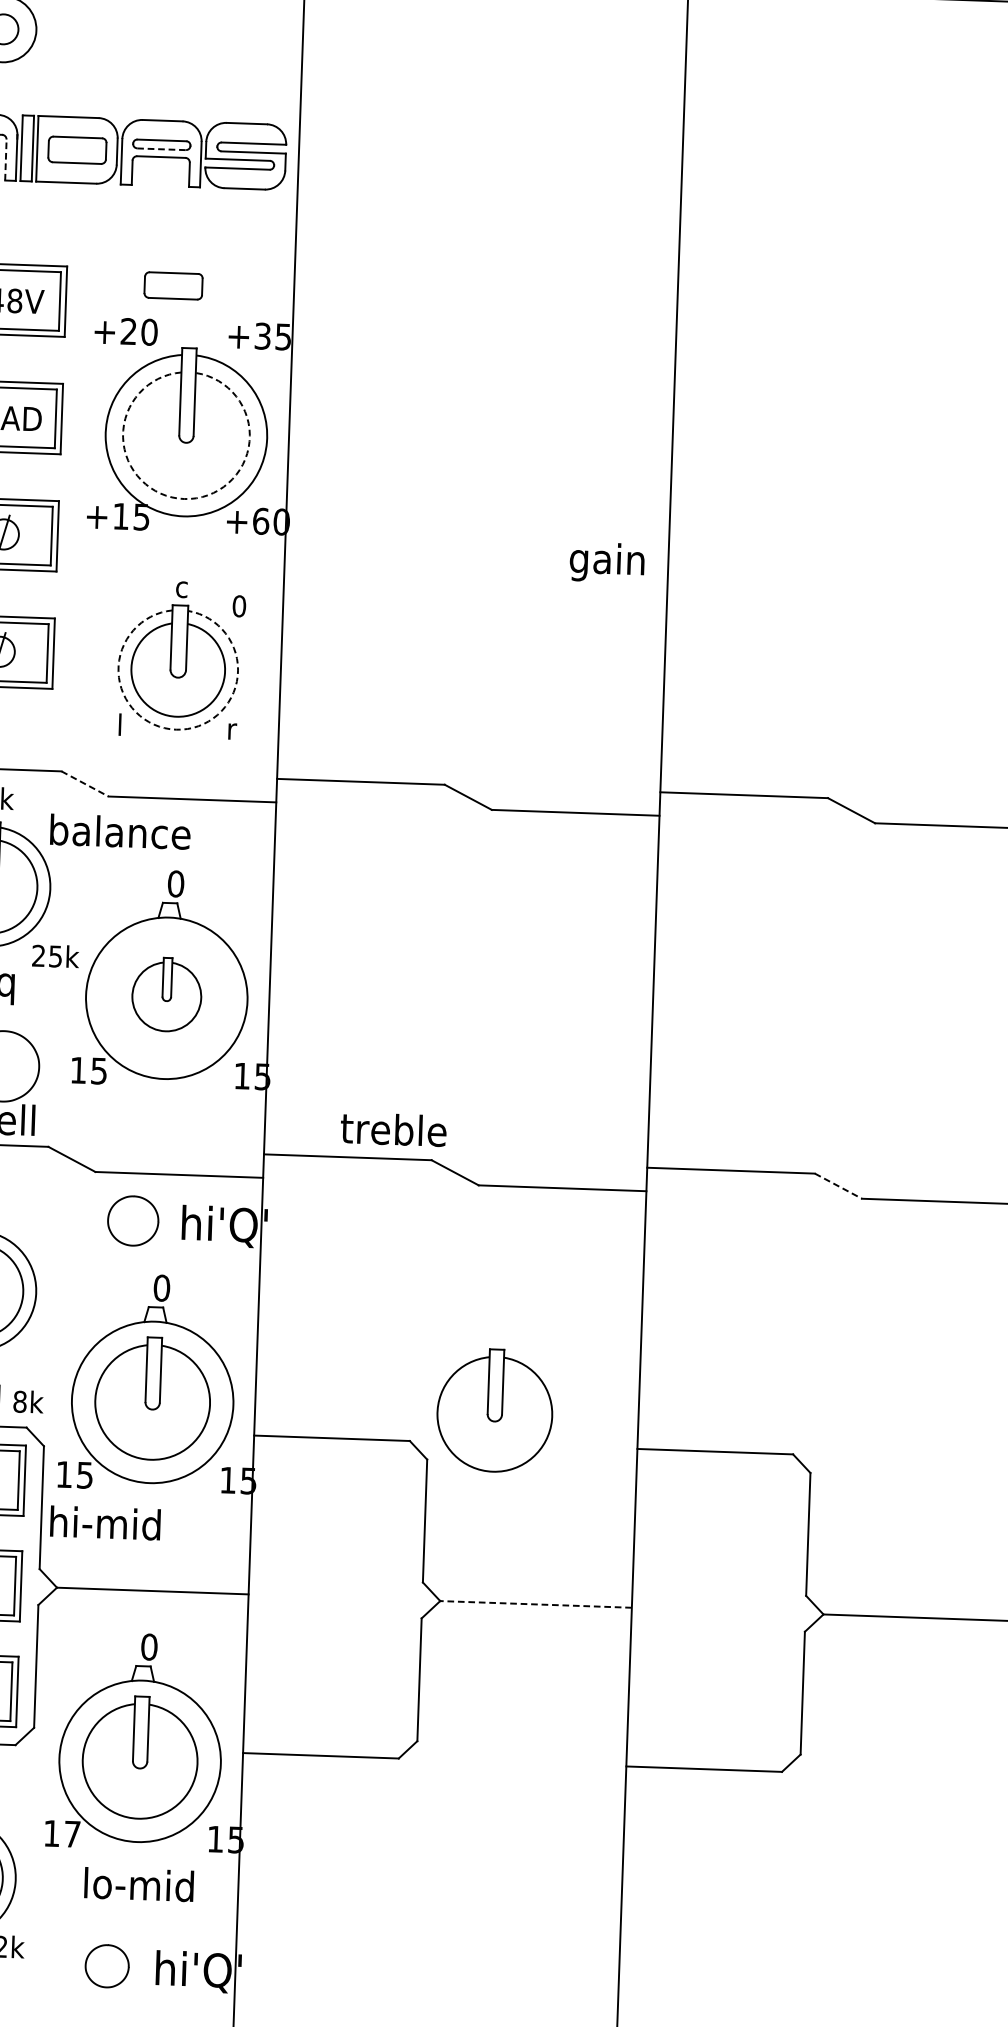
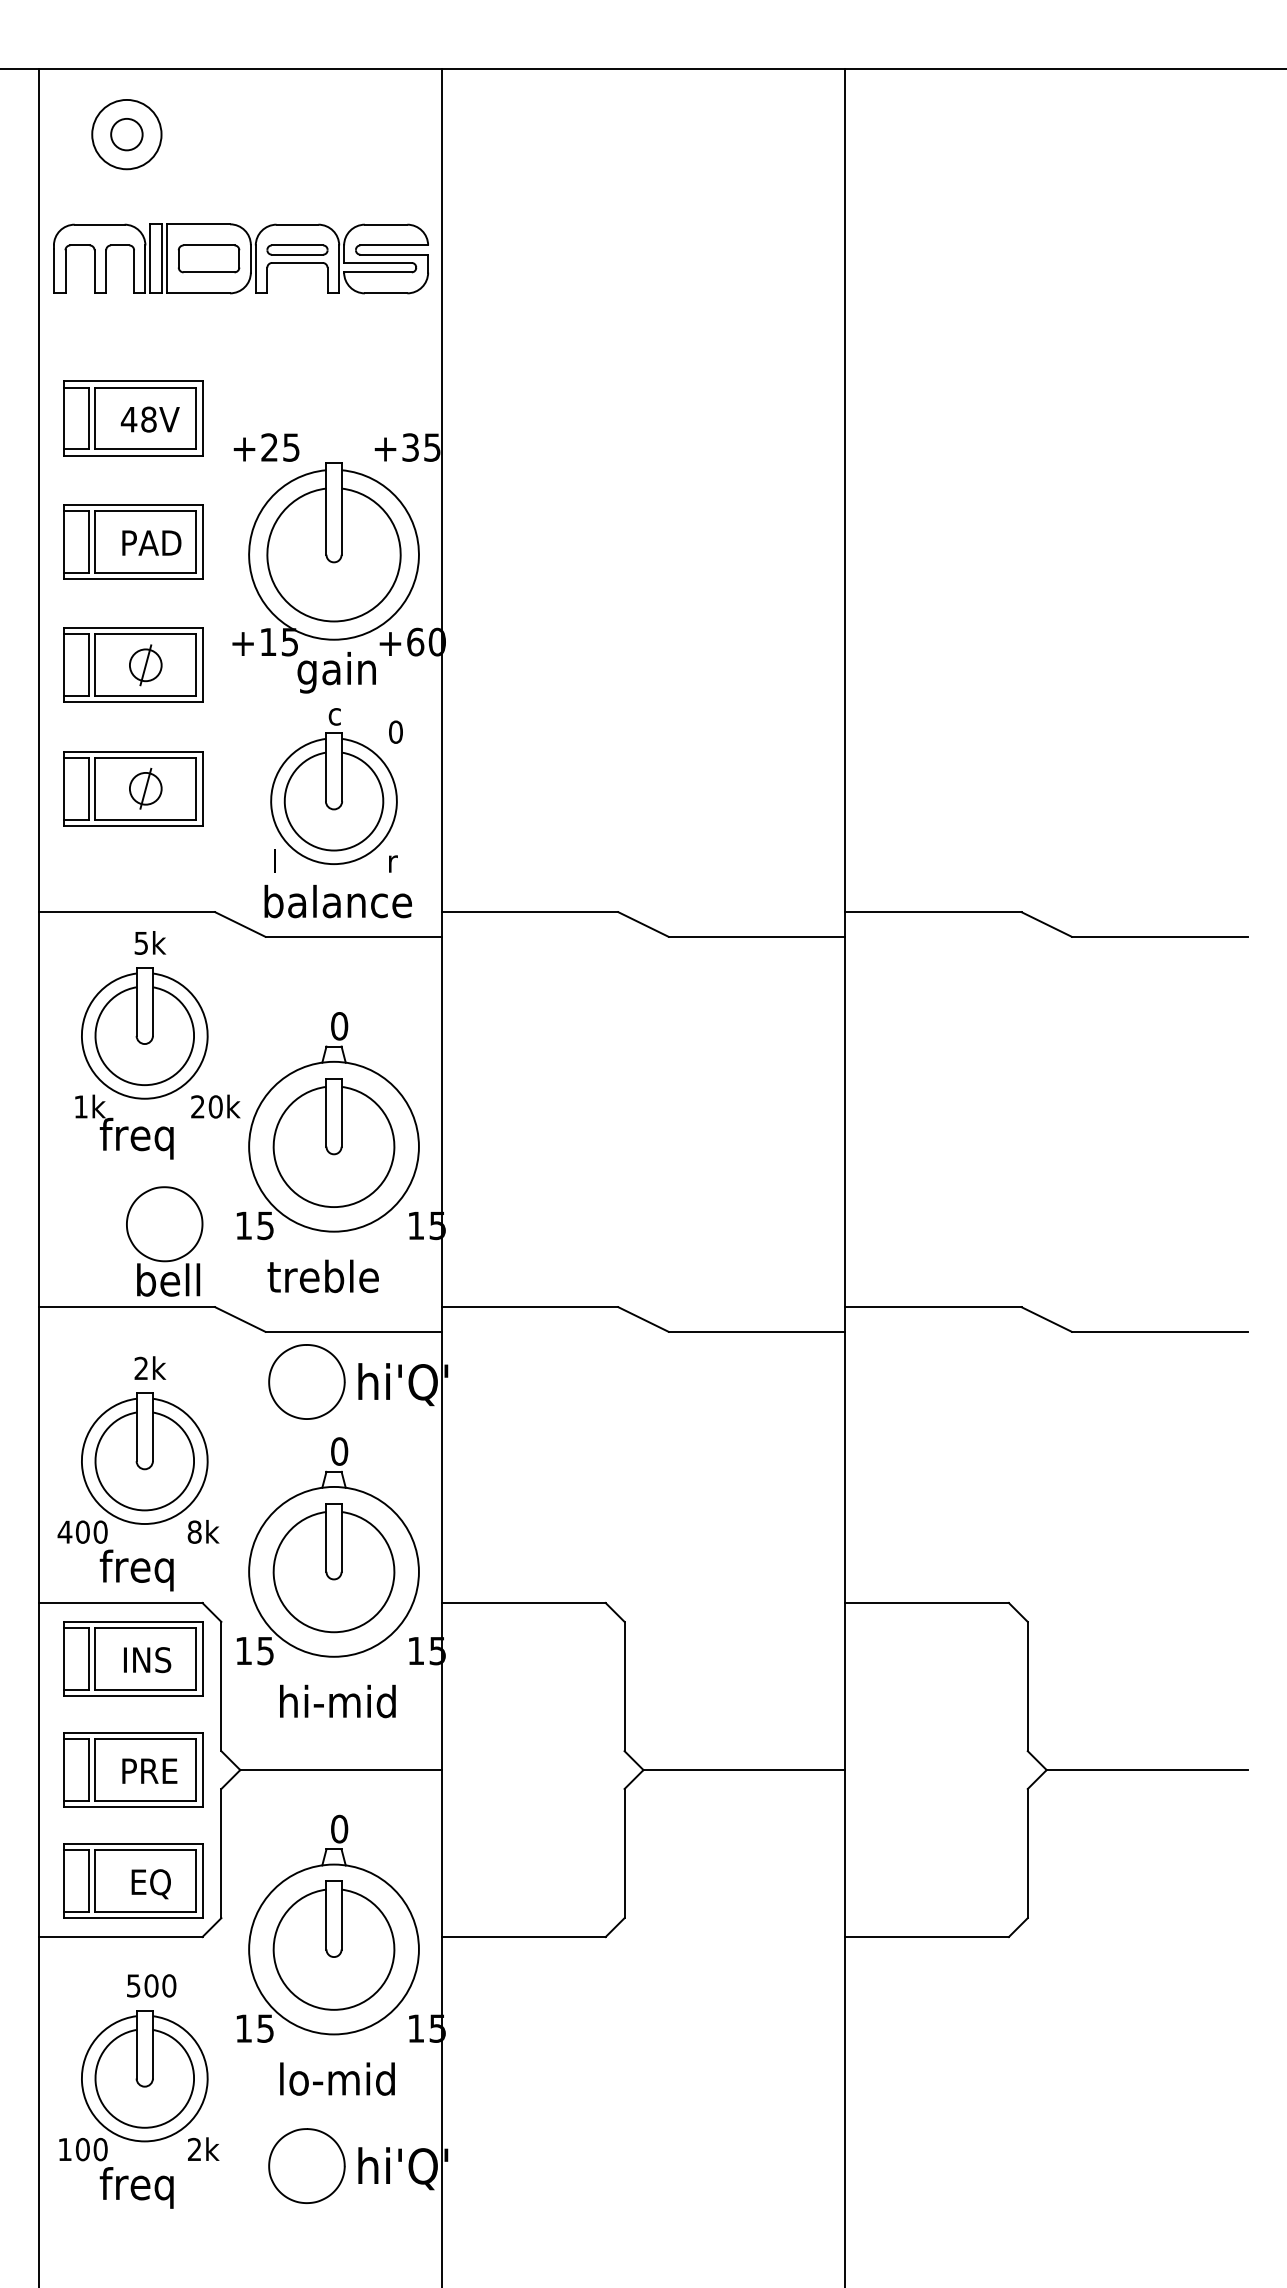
line: (161, 149) -> (297, 254), dashed -> solid
line: (6, 159) -> (134, 271), dashed -> solid
part: (173, 285) -> (314, 397), removed
text: (149, 332) -> (291, 447), +20 -> +25
arc: (184, 499) -> (334, 621), dashed -> solid
text: (606, 562) -> (336, 672), moved
arc: (176, 730) -> (334, 864), dashed -> solid
line: (85, 783) -> (240, 924), dashed -> solid
text: (119, 831) -> (337, 901), moved
text: (55, 956) -> (215, 1106), 25k -> 20k
part: (166, 994) -> (333, 1142), size x1.67
text: (392, 1129) -> (322, 1276), moved
line: (839, 1186) -> (1047, 1319), dashed -> solid
part: (132, 1220) -> (306, 1381), size x1.43
text: (28, 1401) -> (203, 1531), moved
part: (494, 1411) -> (693, 1568), removed
text: (105, 1523) -> (337, 1701), moved
line: (536, 1604) -> (744, 1770), dashed -> solid
text: (72, 1834) -> (265, 2028), 17 -> 15
part: (106, 1965) -> (306, 2165), size x1.67

